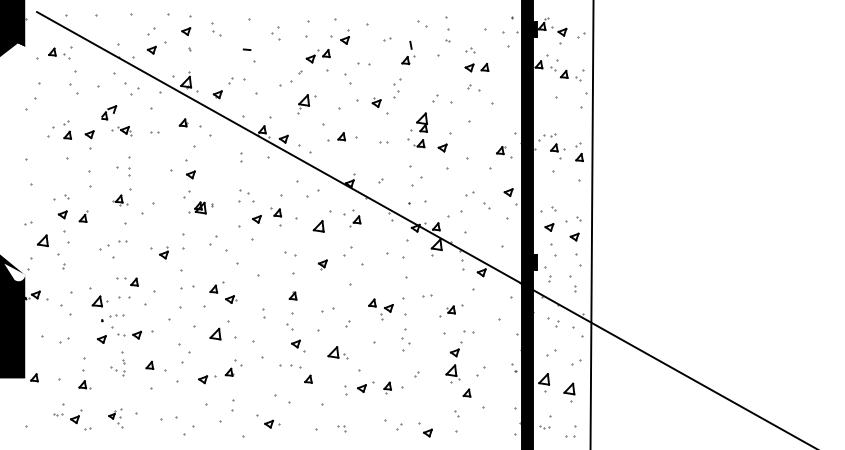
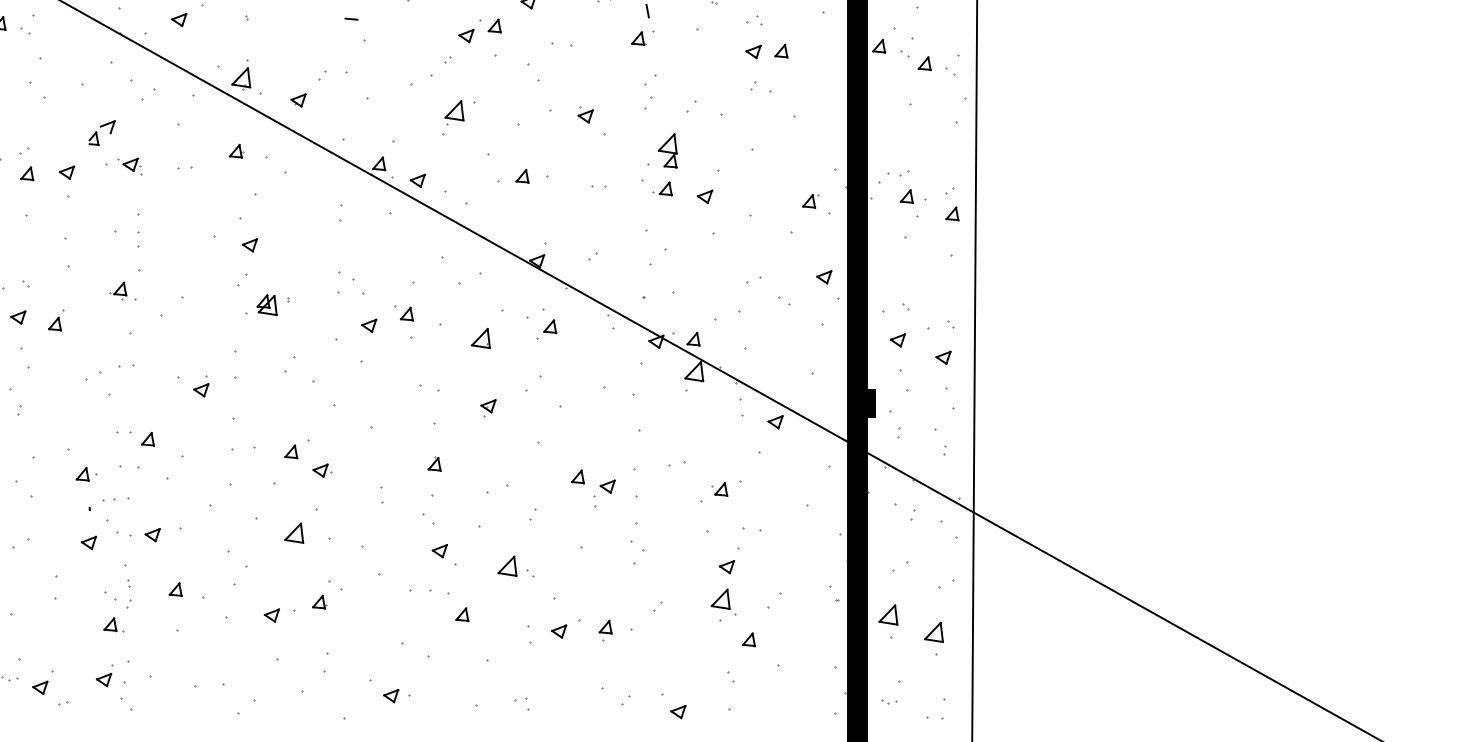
part: (397, 88) -> (650, 92), moved
part: (100, 301) -> (86, 474), size x0.71
part: (84, 384) -> (113, 624), moved
part: (115, 418) -> (113, 685), size x1.43

